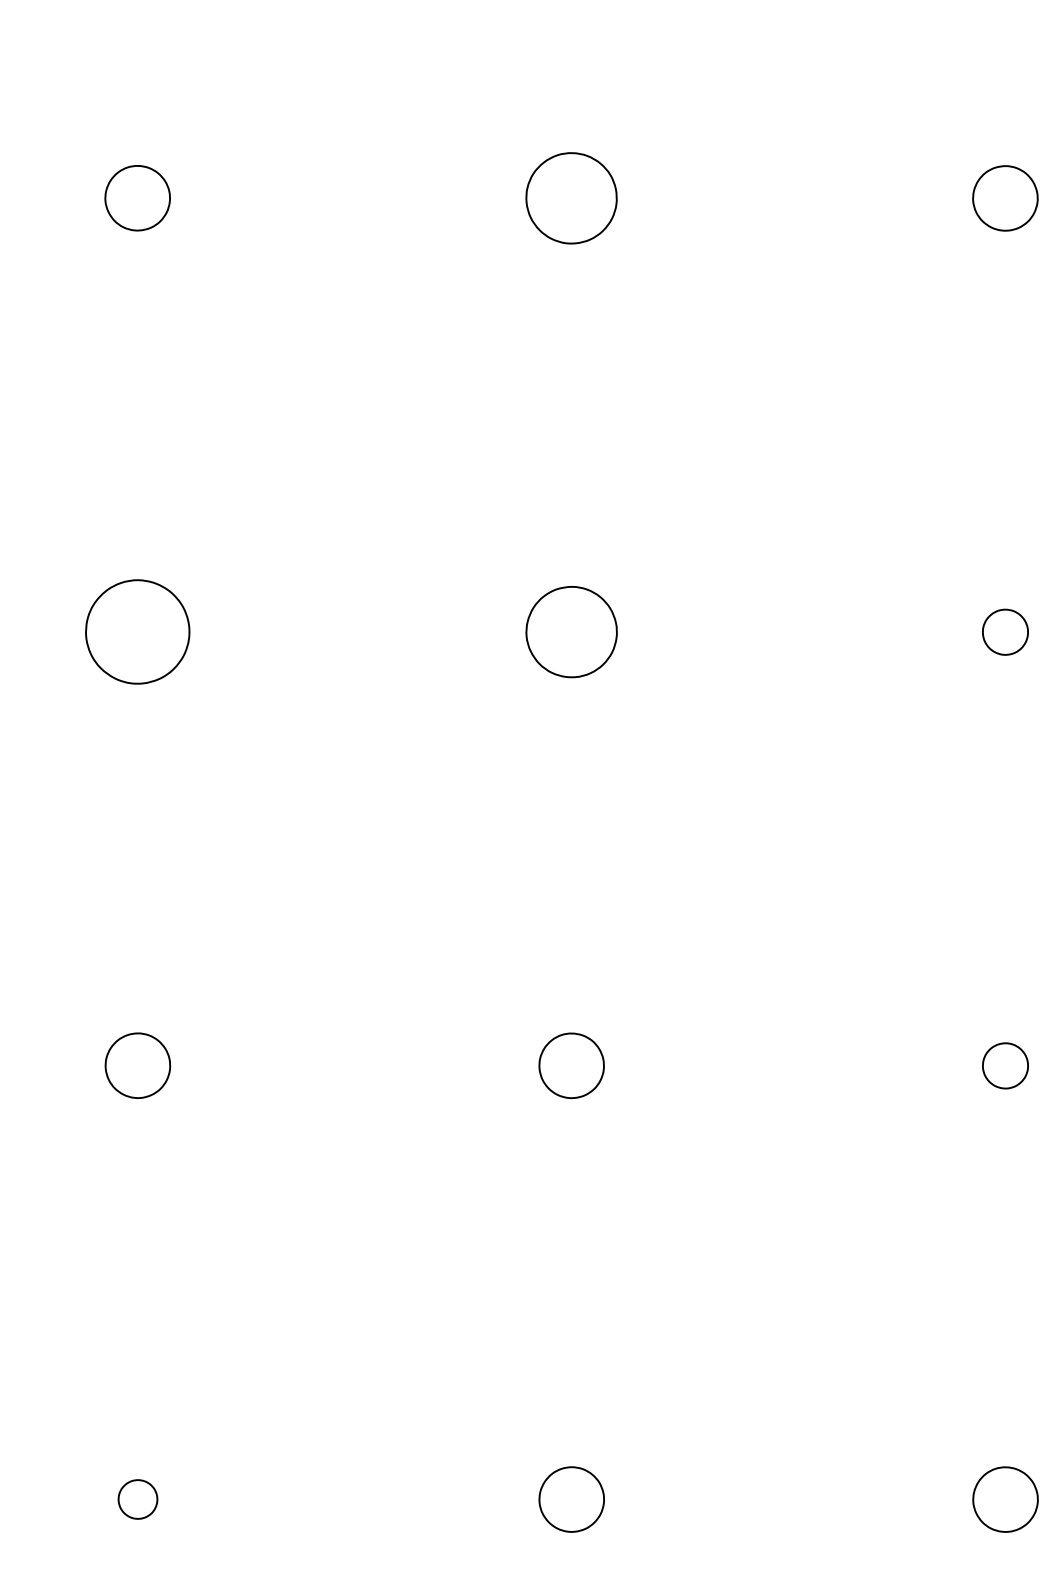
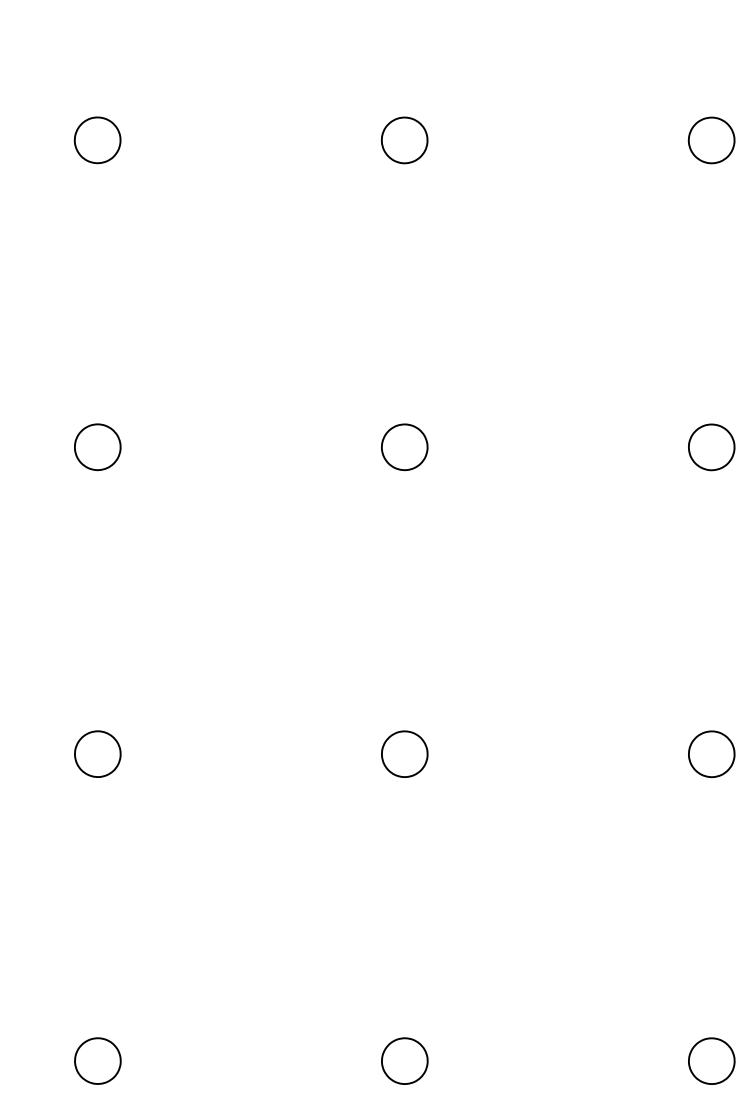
part: (571, 198) -> (404, 140), size x0.71
part: (137, 631) -> (97, 446), size x0.62
part: (571, 631) -> (404, 446), size x0.71
part: (1005, 632) -> (711, 447), size x1.43
part: (1005, 1065) -> (711, 754), size x1.43
part: (137, 1499) -> (97, 1061), size x1.67

